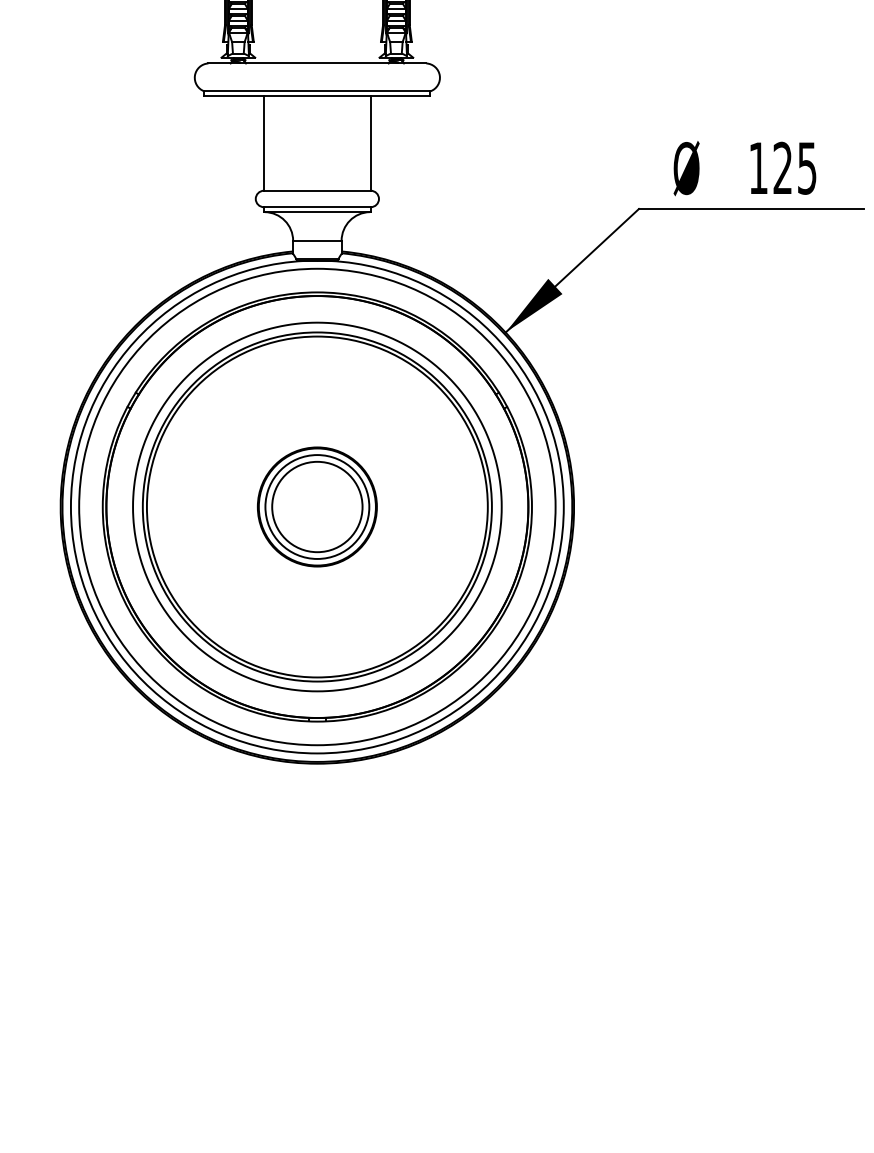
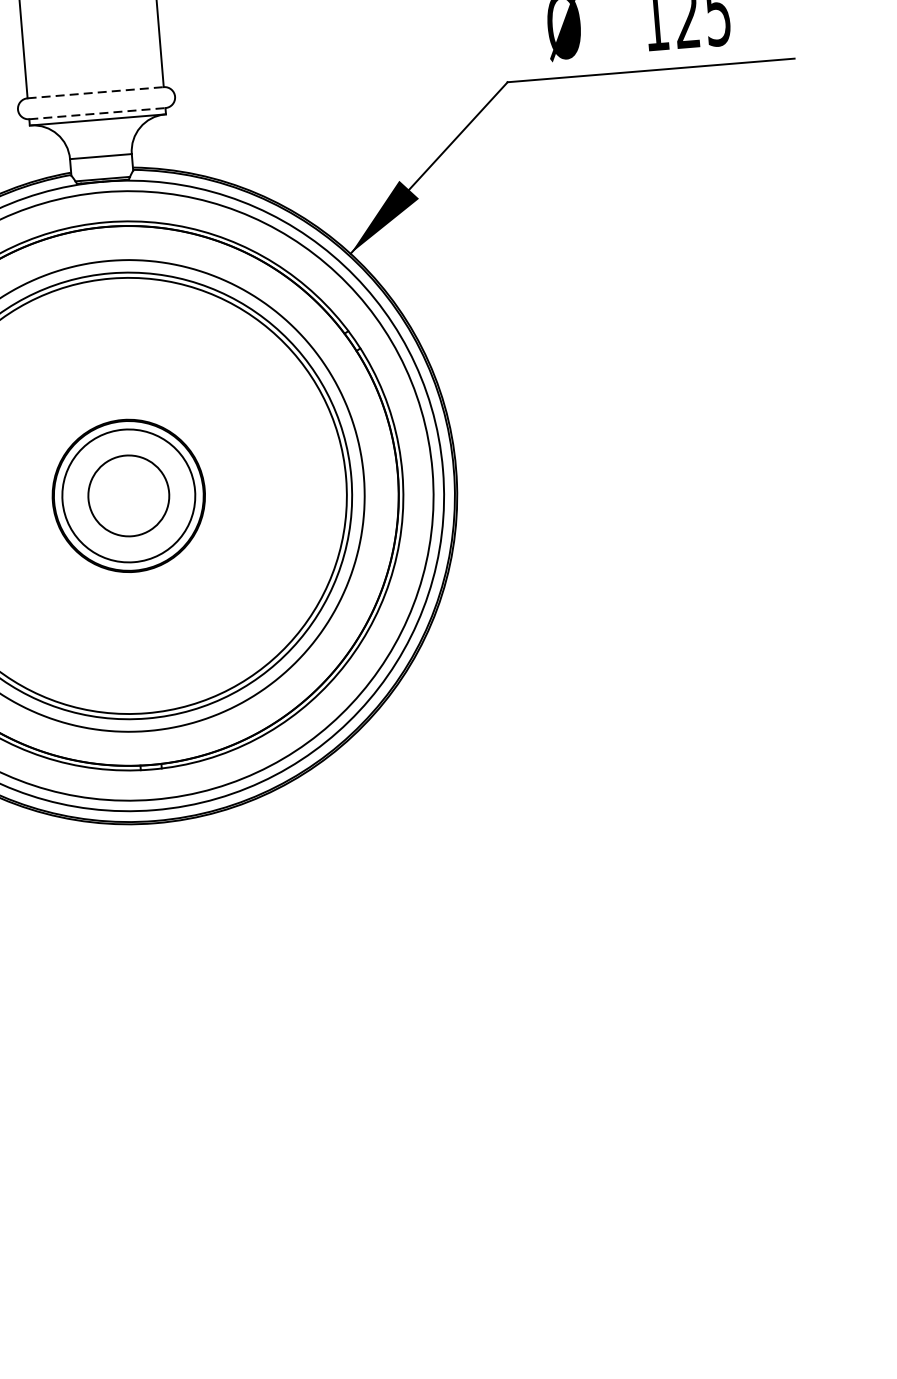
line: (317, 190) -> (95, 92), solid -> dashed
line: (317, 207) -> (97, 114), solid -> dashed
circle: (317, 506) -> (128, 495), size x0.7

